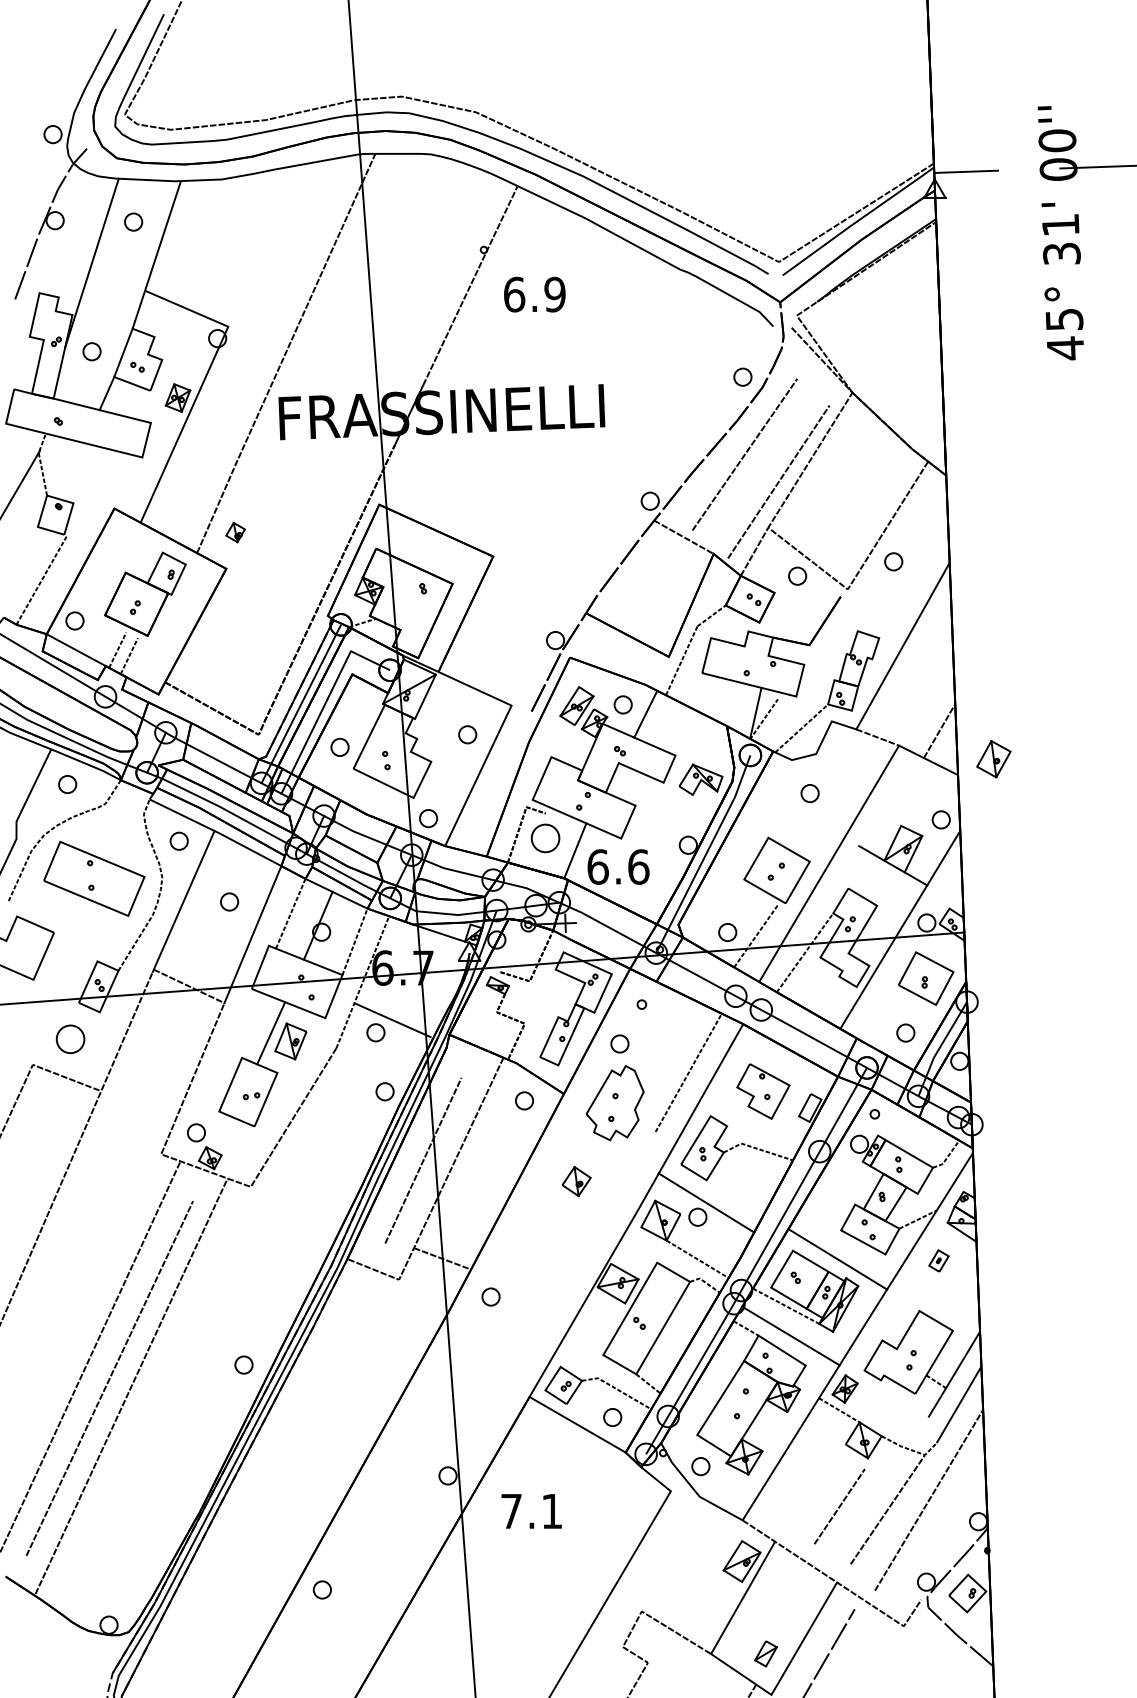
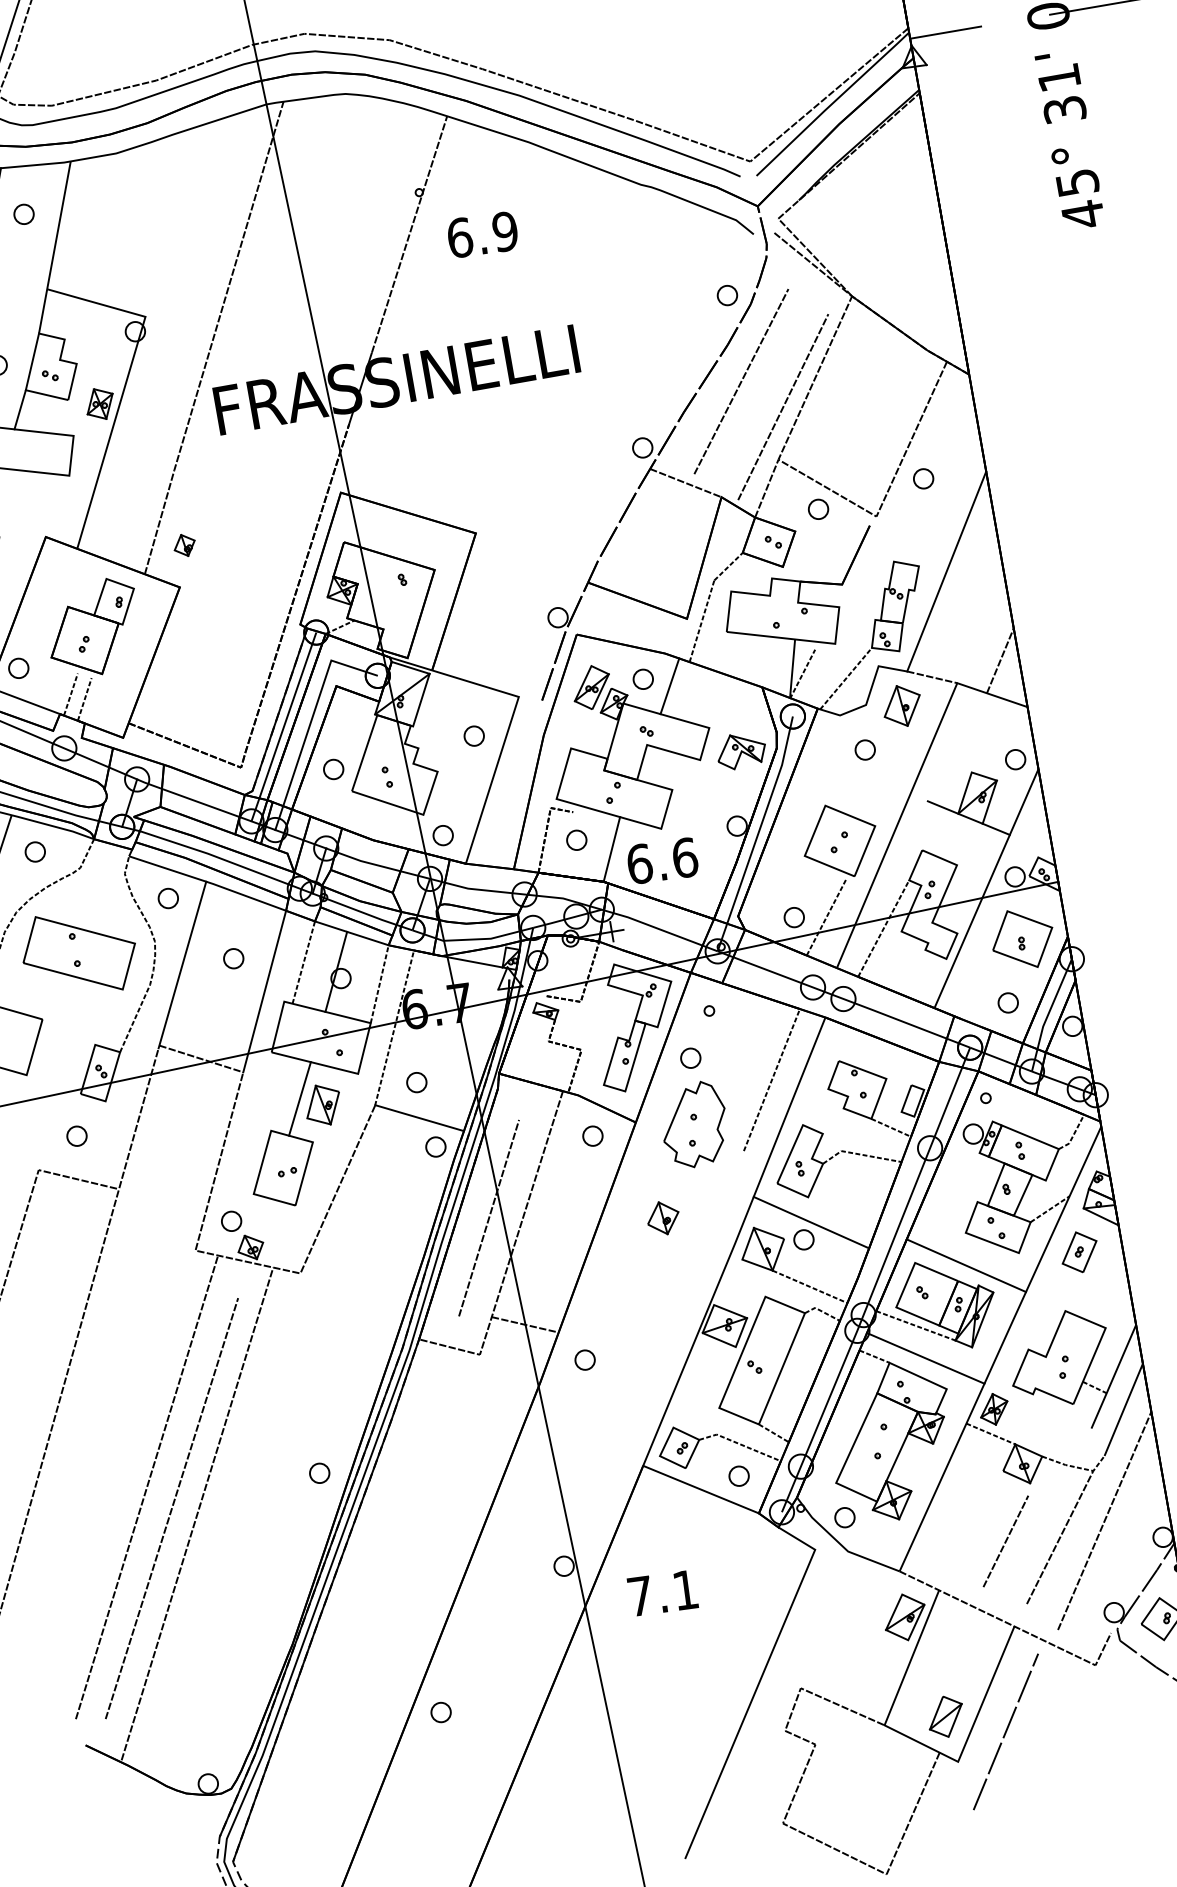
part: (993, 759) -> (901, 706), moved
part: (545, 838) -> (576, 840), size x0.62
line: (392, 1020) -> (418, 1118), moved
part: (70, 1039) -> (76, 1136), size x0.62
line: (787, 1128) -> (890, 1127), added
part: (938, 1260) -> (1079, 1251), size x1.67
part: (765, 1653) -> (945, 1716), size x1.43

